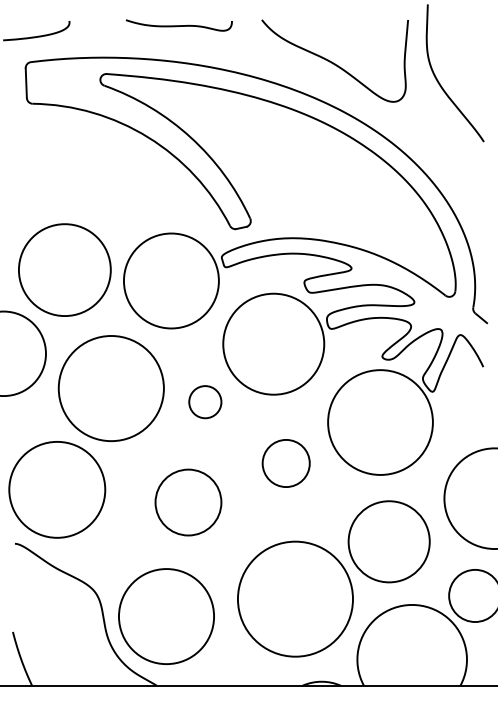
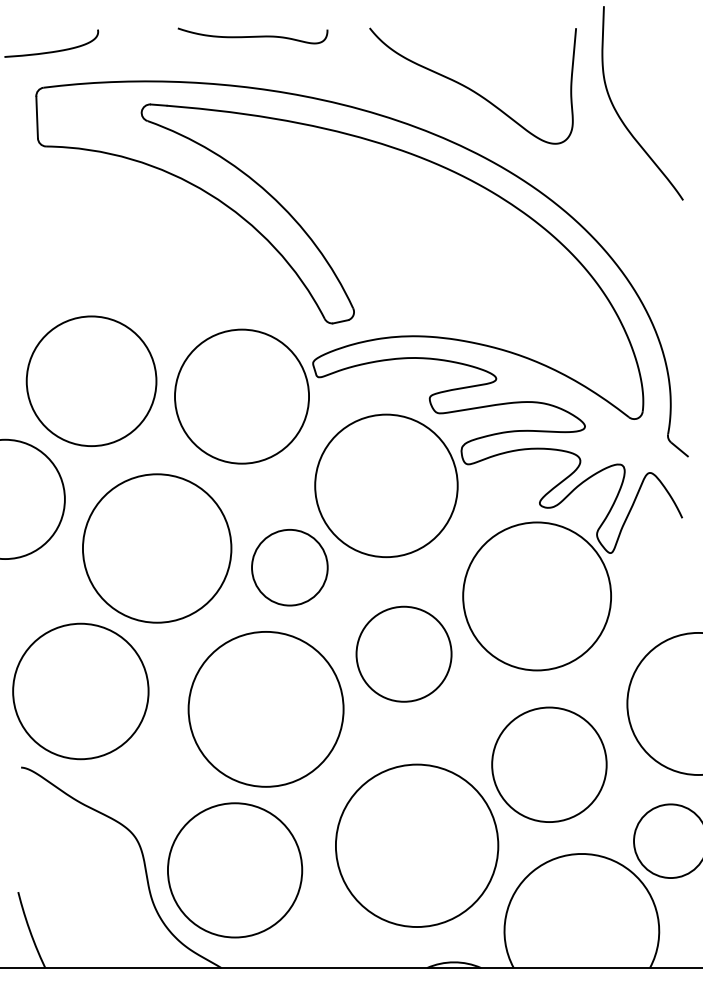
circle: (205, 402) -> (289, 567), size x1.67
circle: (285, 462) -> (403, 653), size x1.43
circle: (188, 502) -> (265, 709), size x1.67

